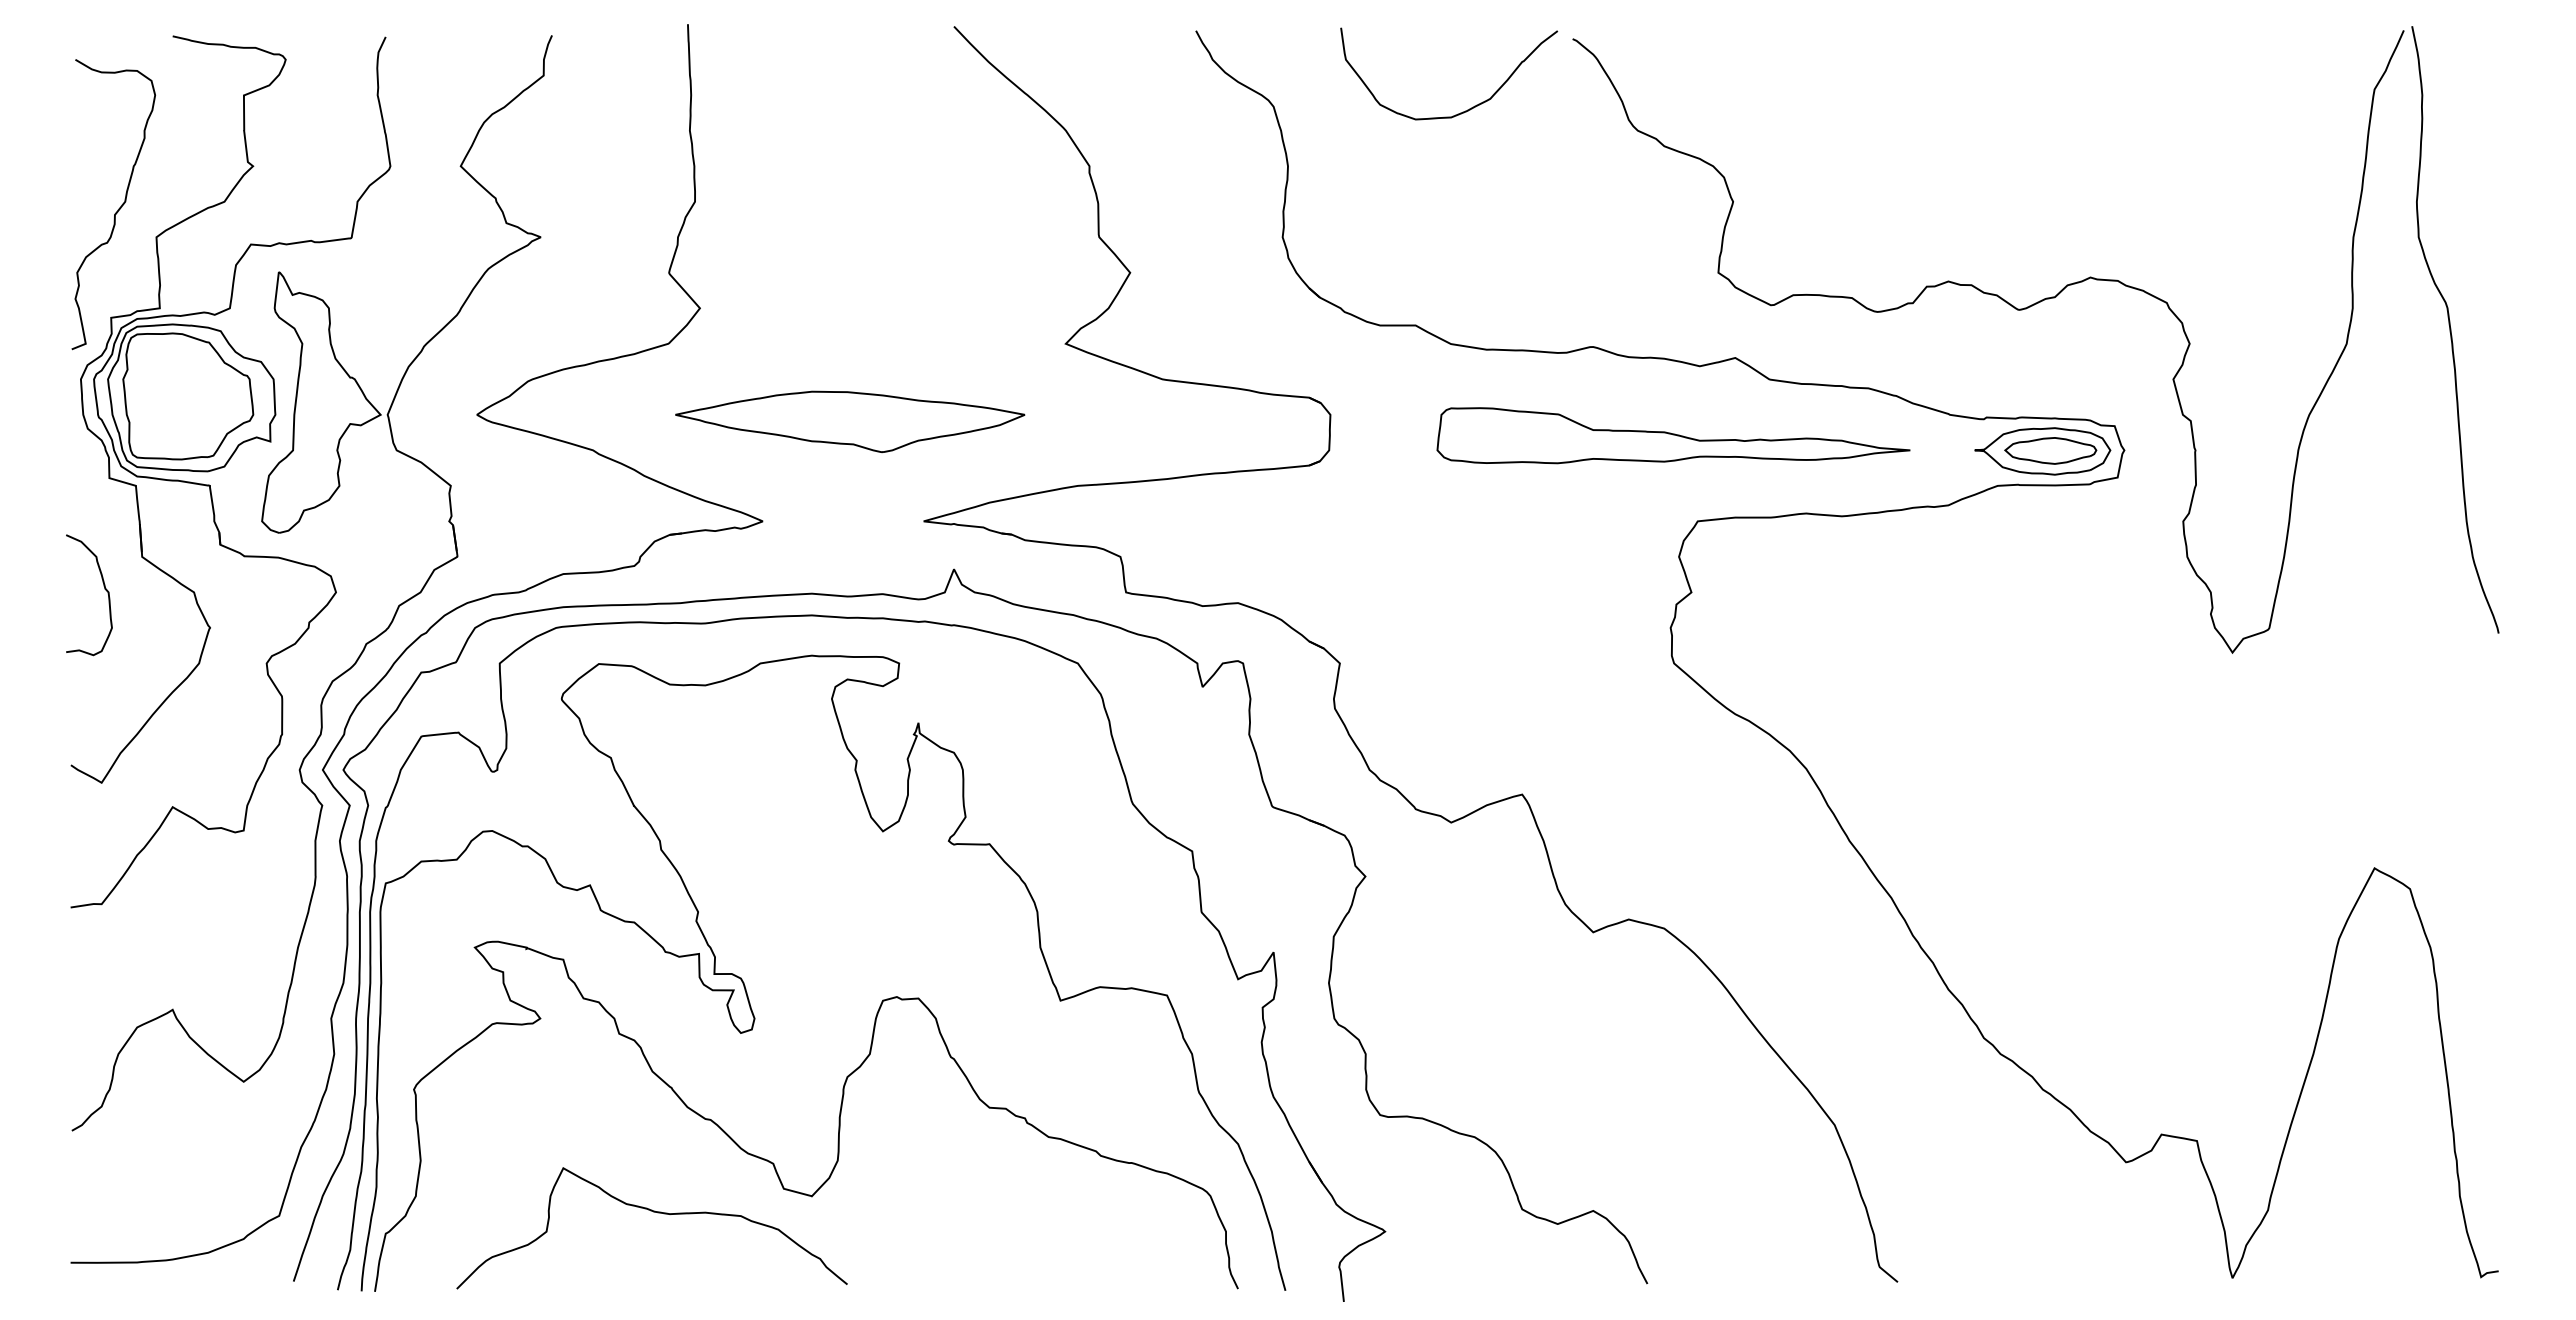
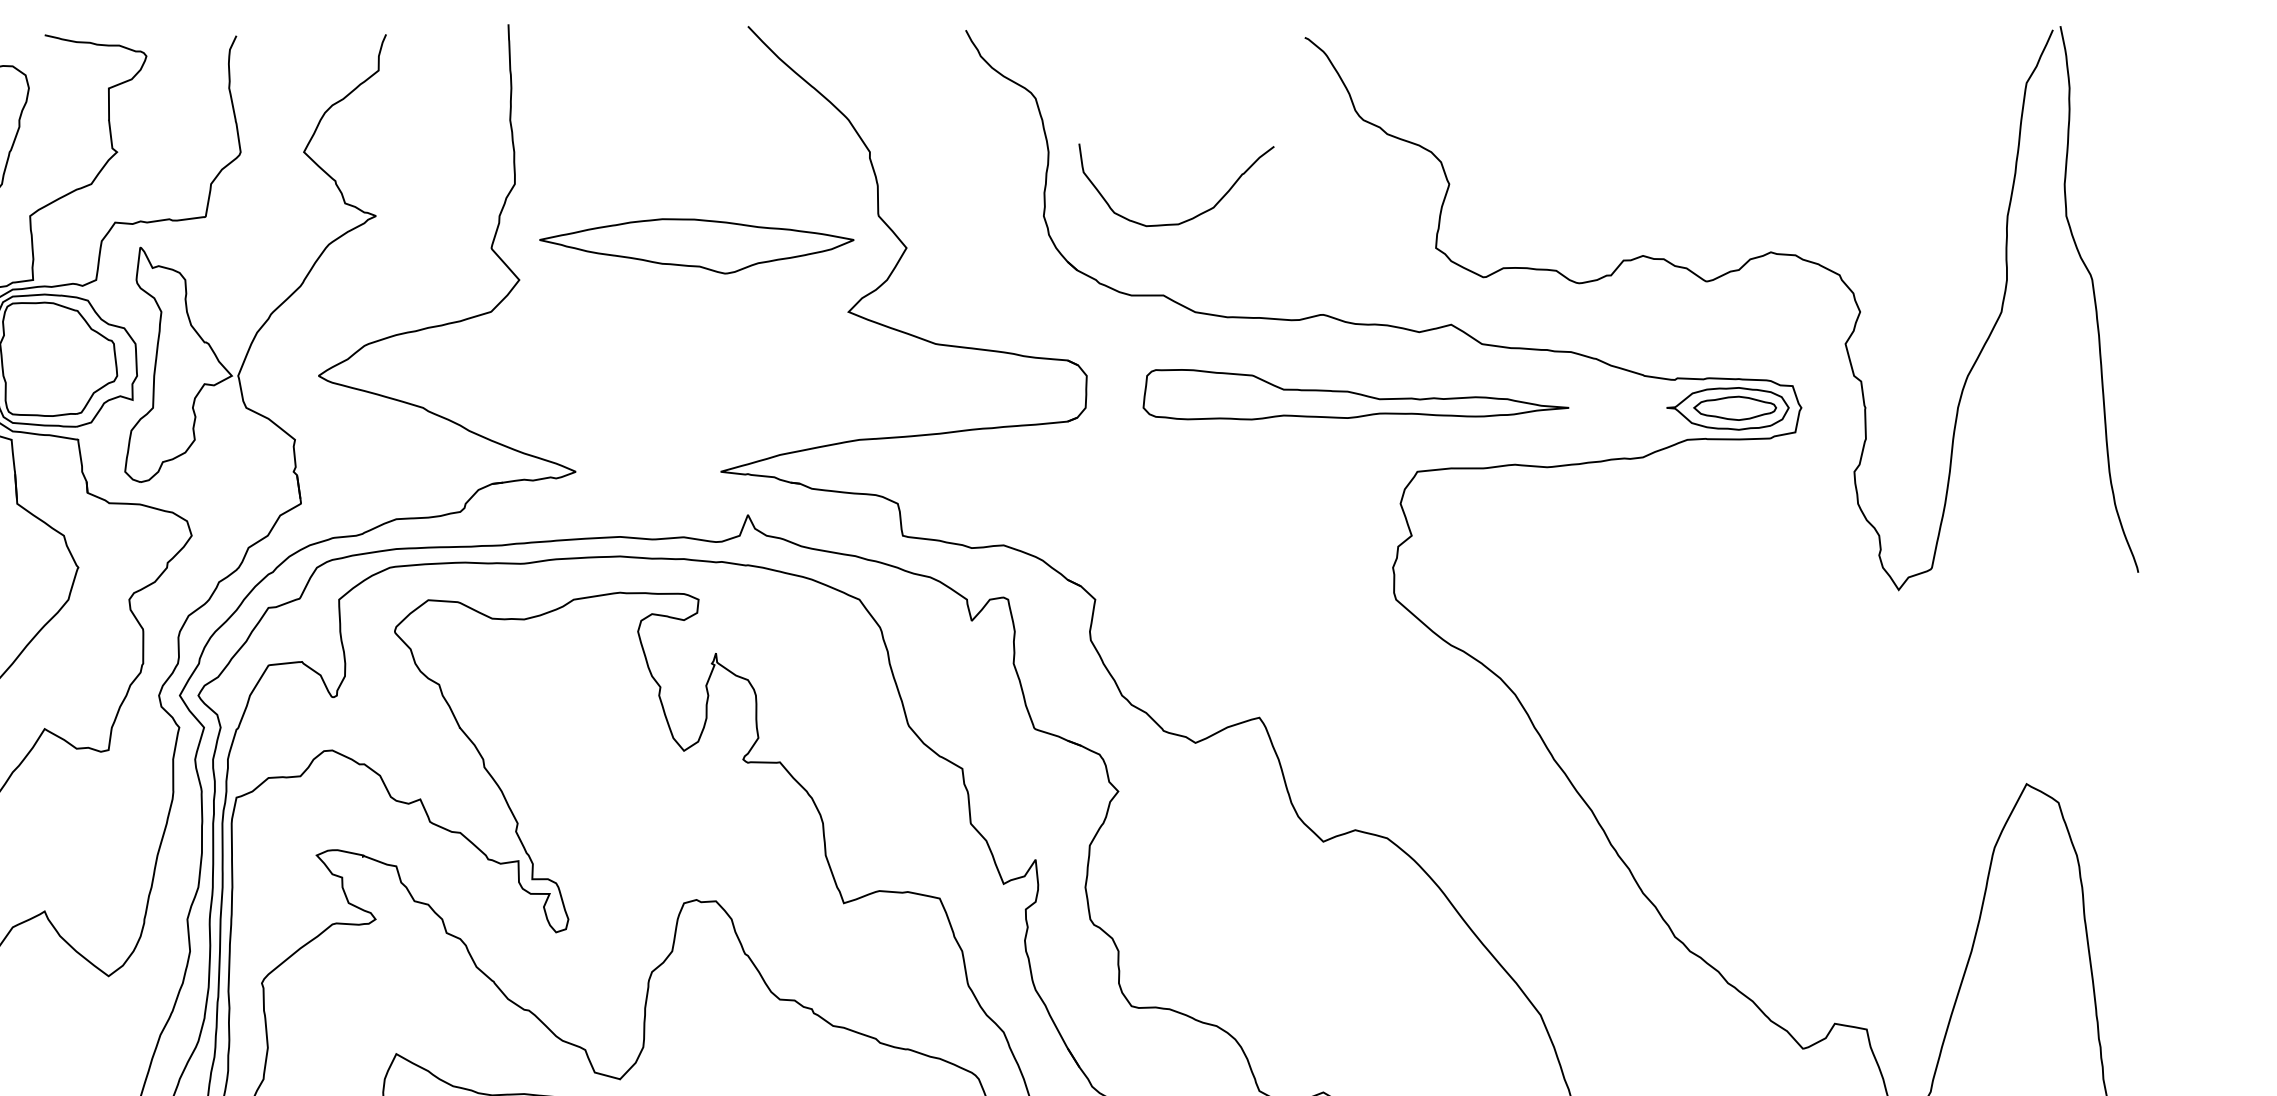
curve: (1462, 111) -> (1188, 218), moved
part: (850, 421) -> (697, 245), moved
part: (1673, 435) -> (1355, 394), moved

